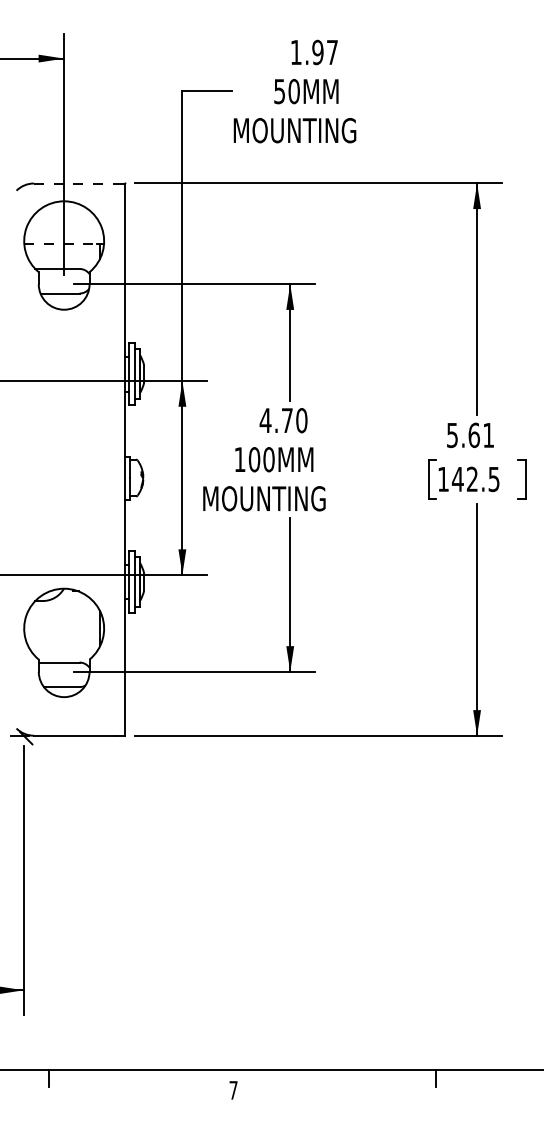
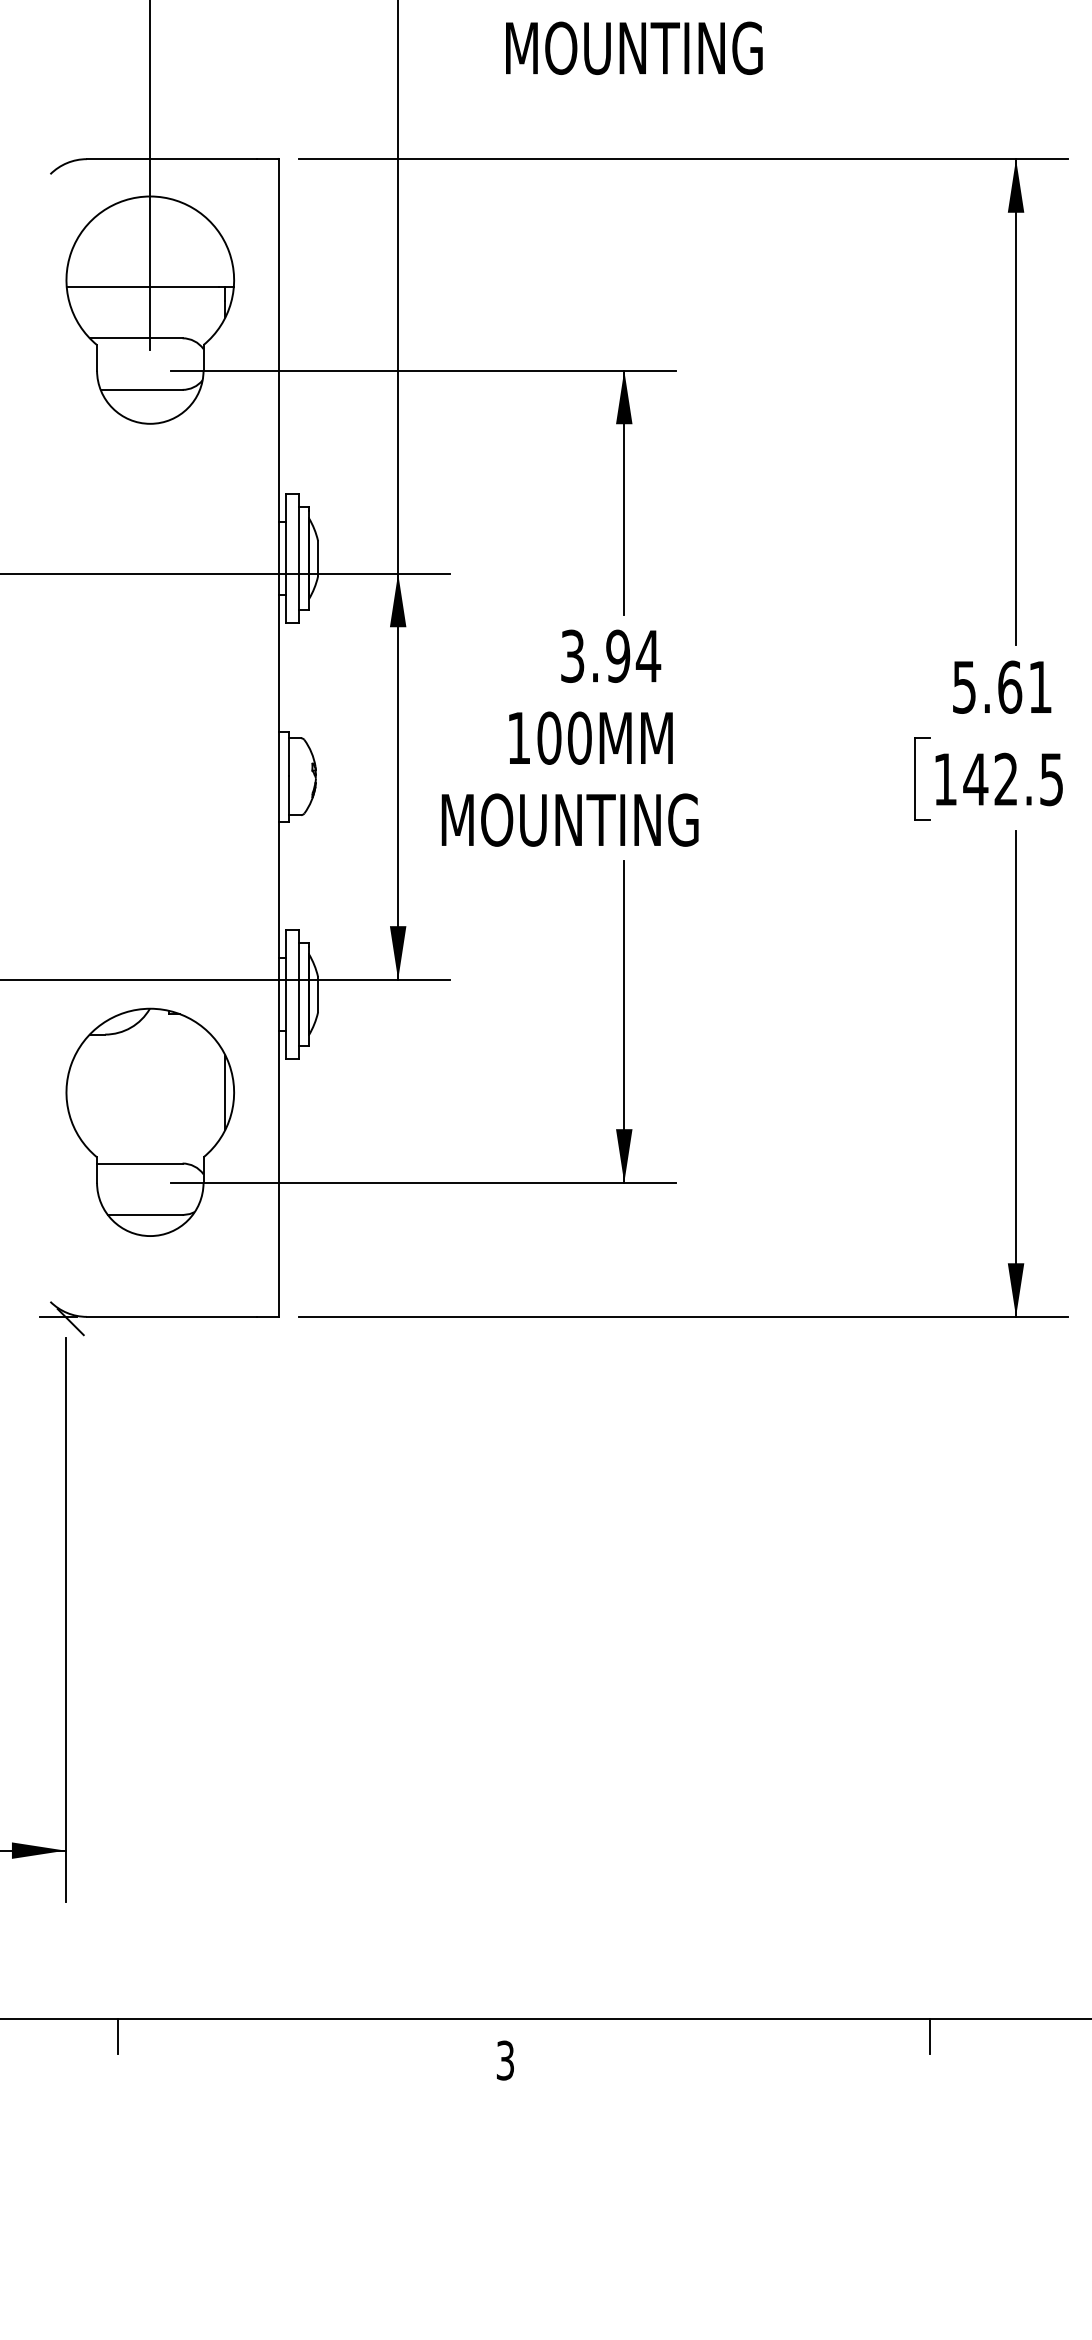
line: (74, 183) -> (171, 159), dashed -> solid
line: (61, 244) -> (144, 287), dashed -> solid
text: (283, 420) -> (610, 656), 4.70 -> 3.94
text: (233, 1089) -> (505, 2058), 7 -> 3

